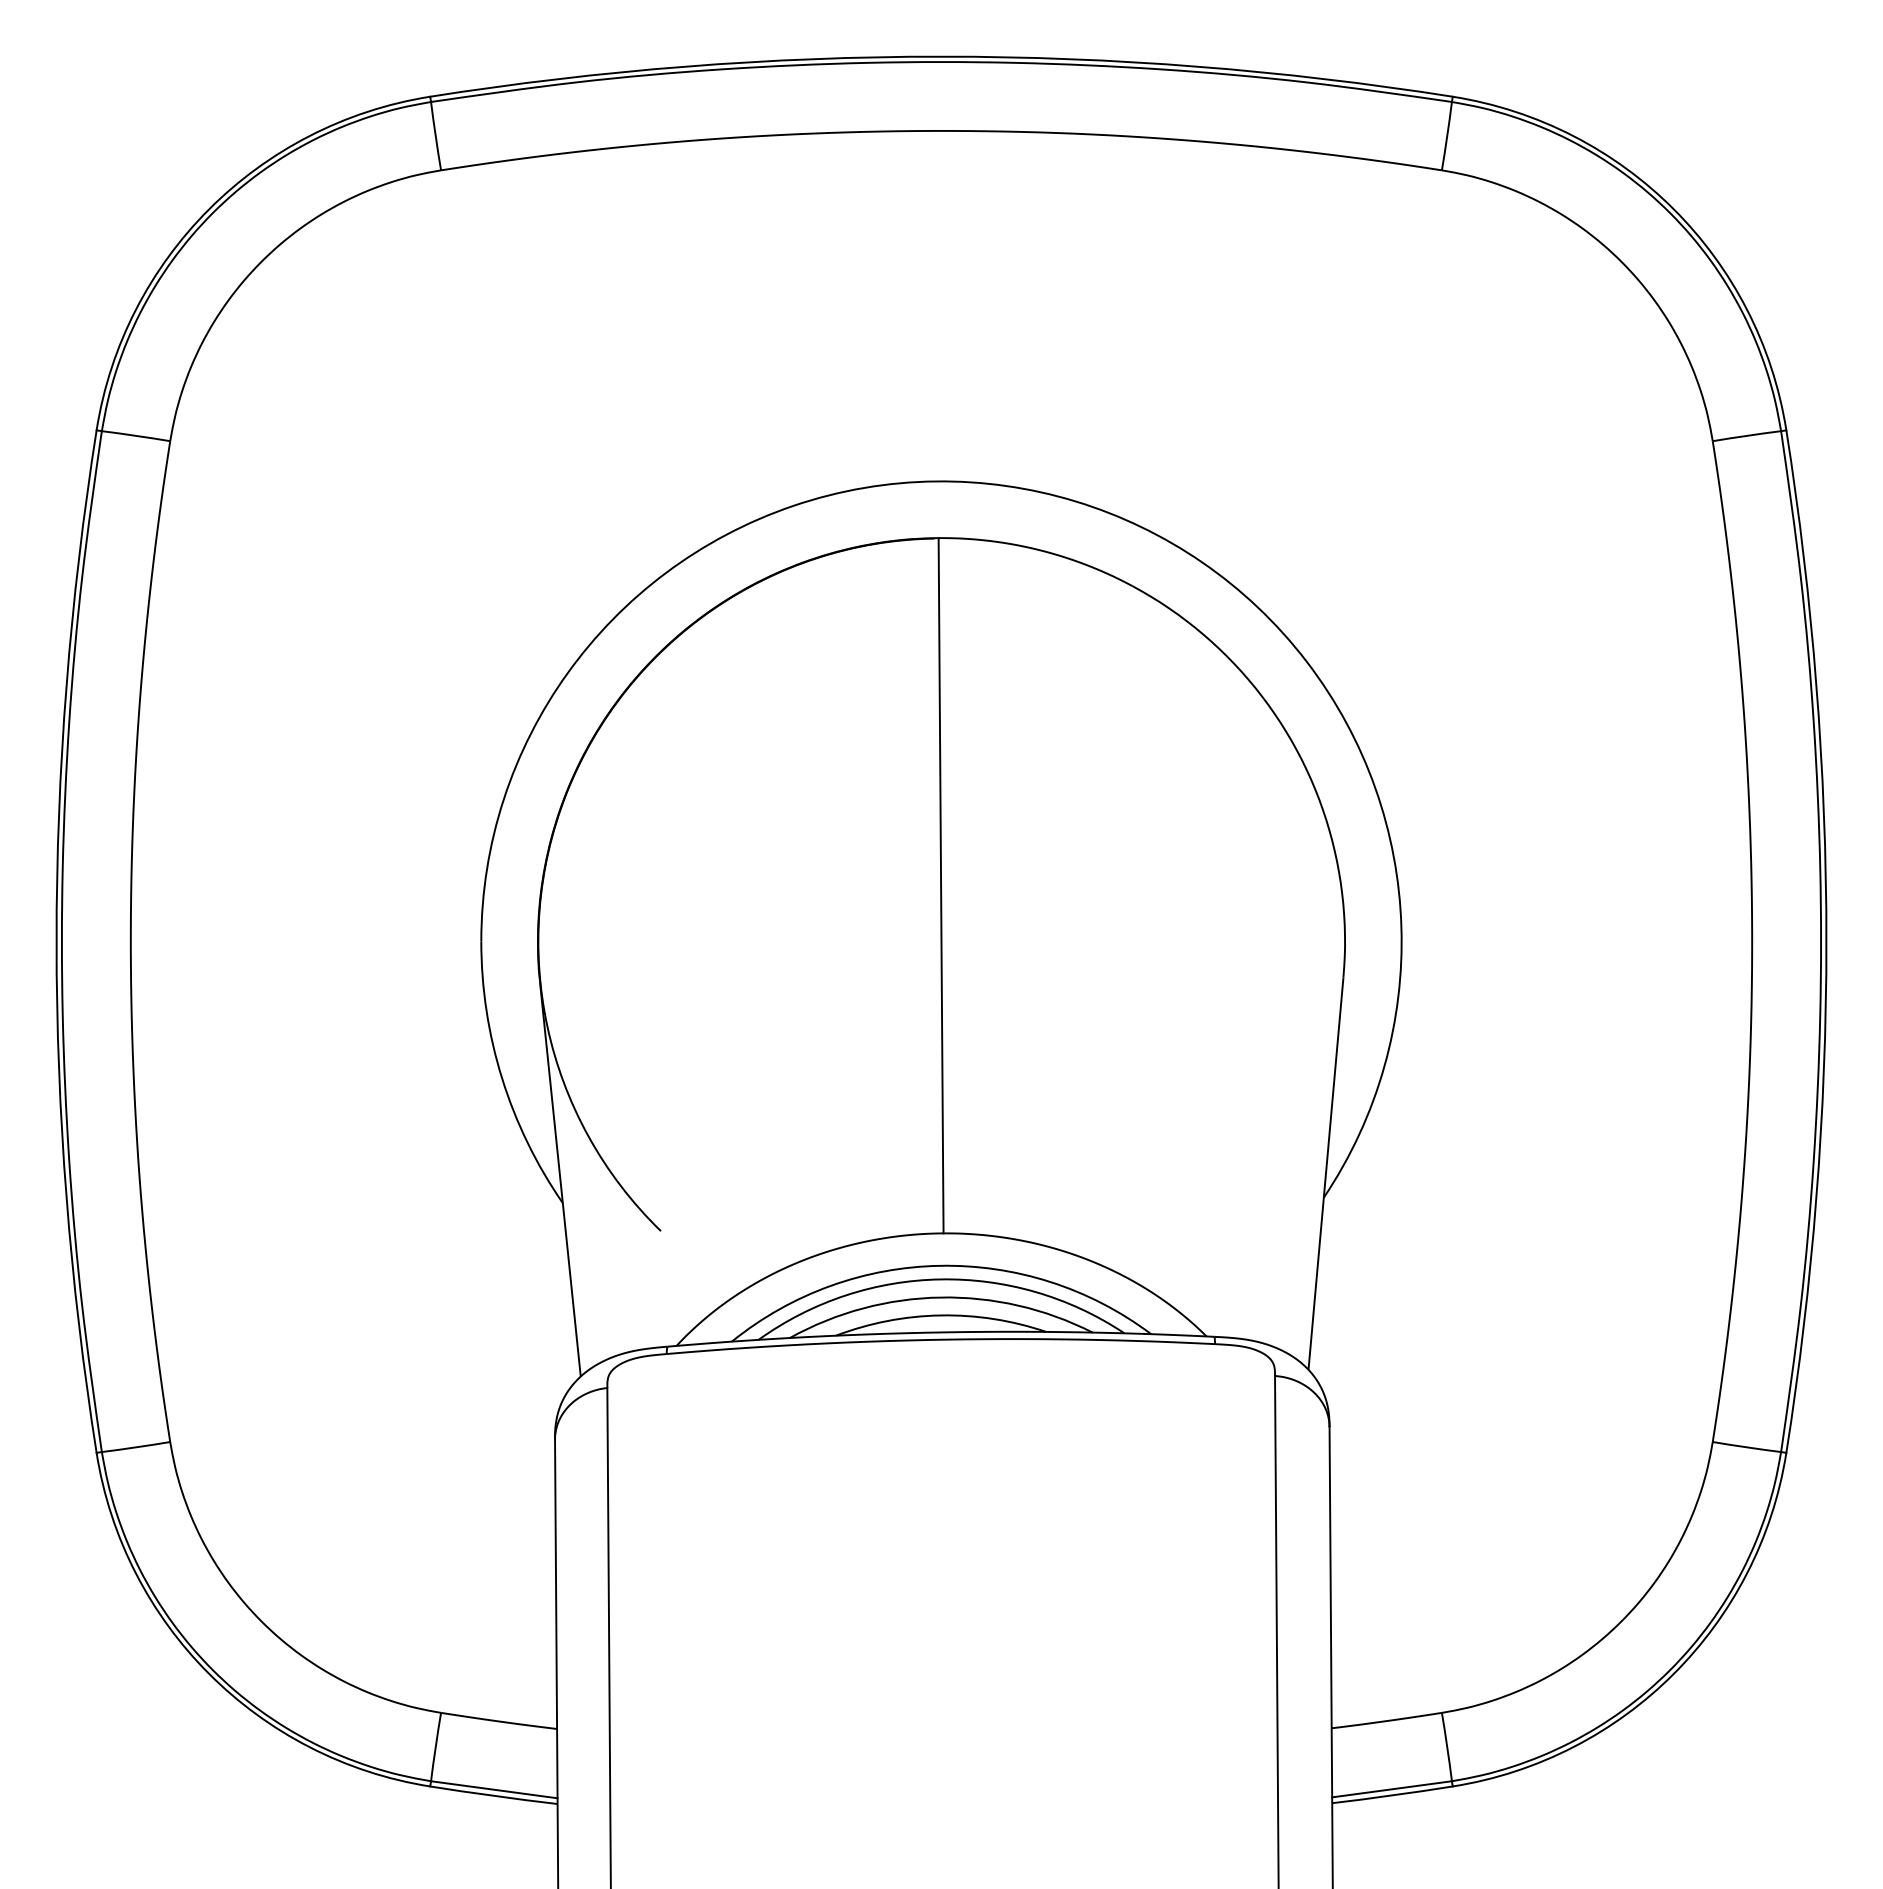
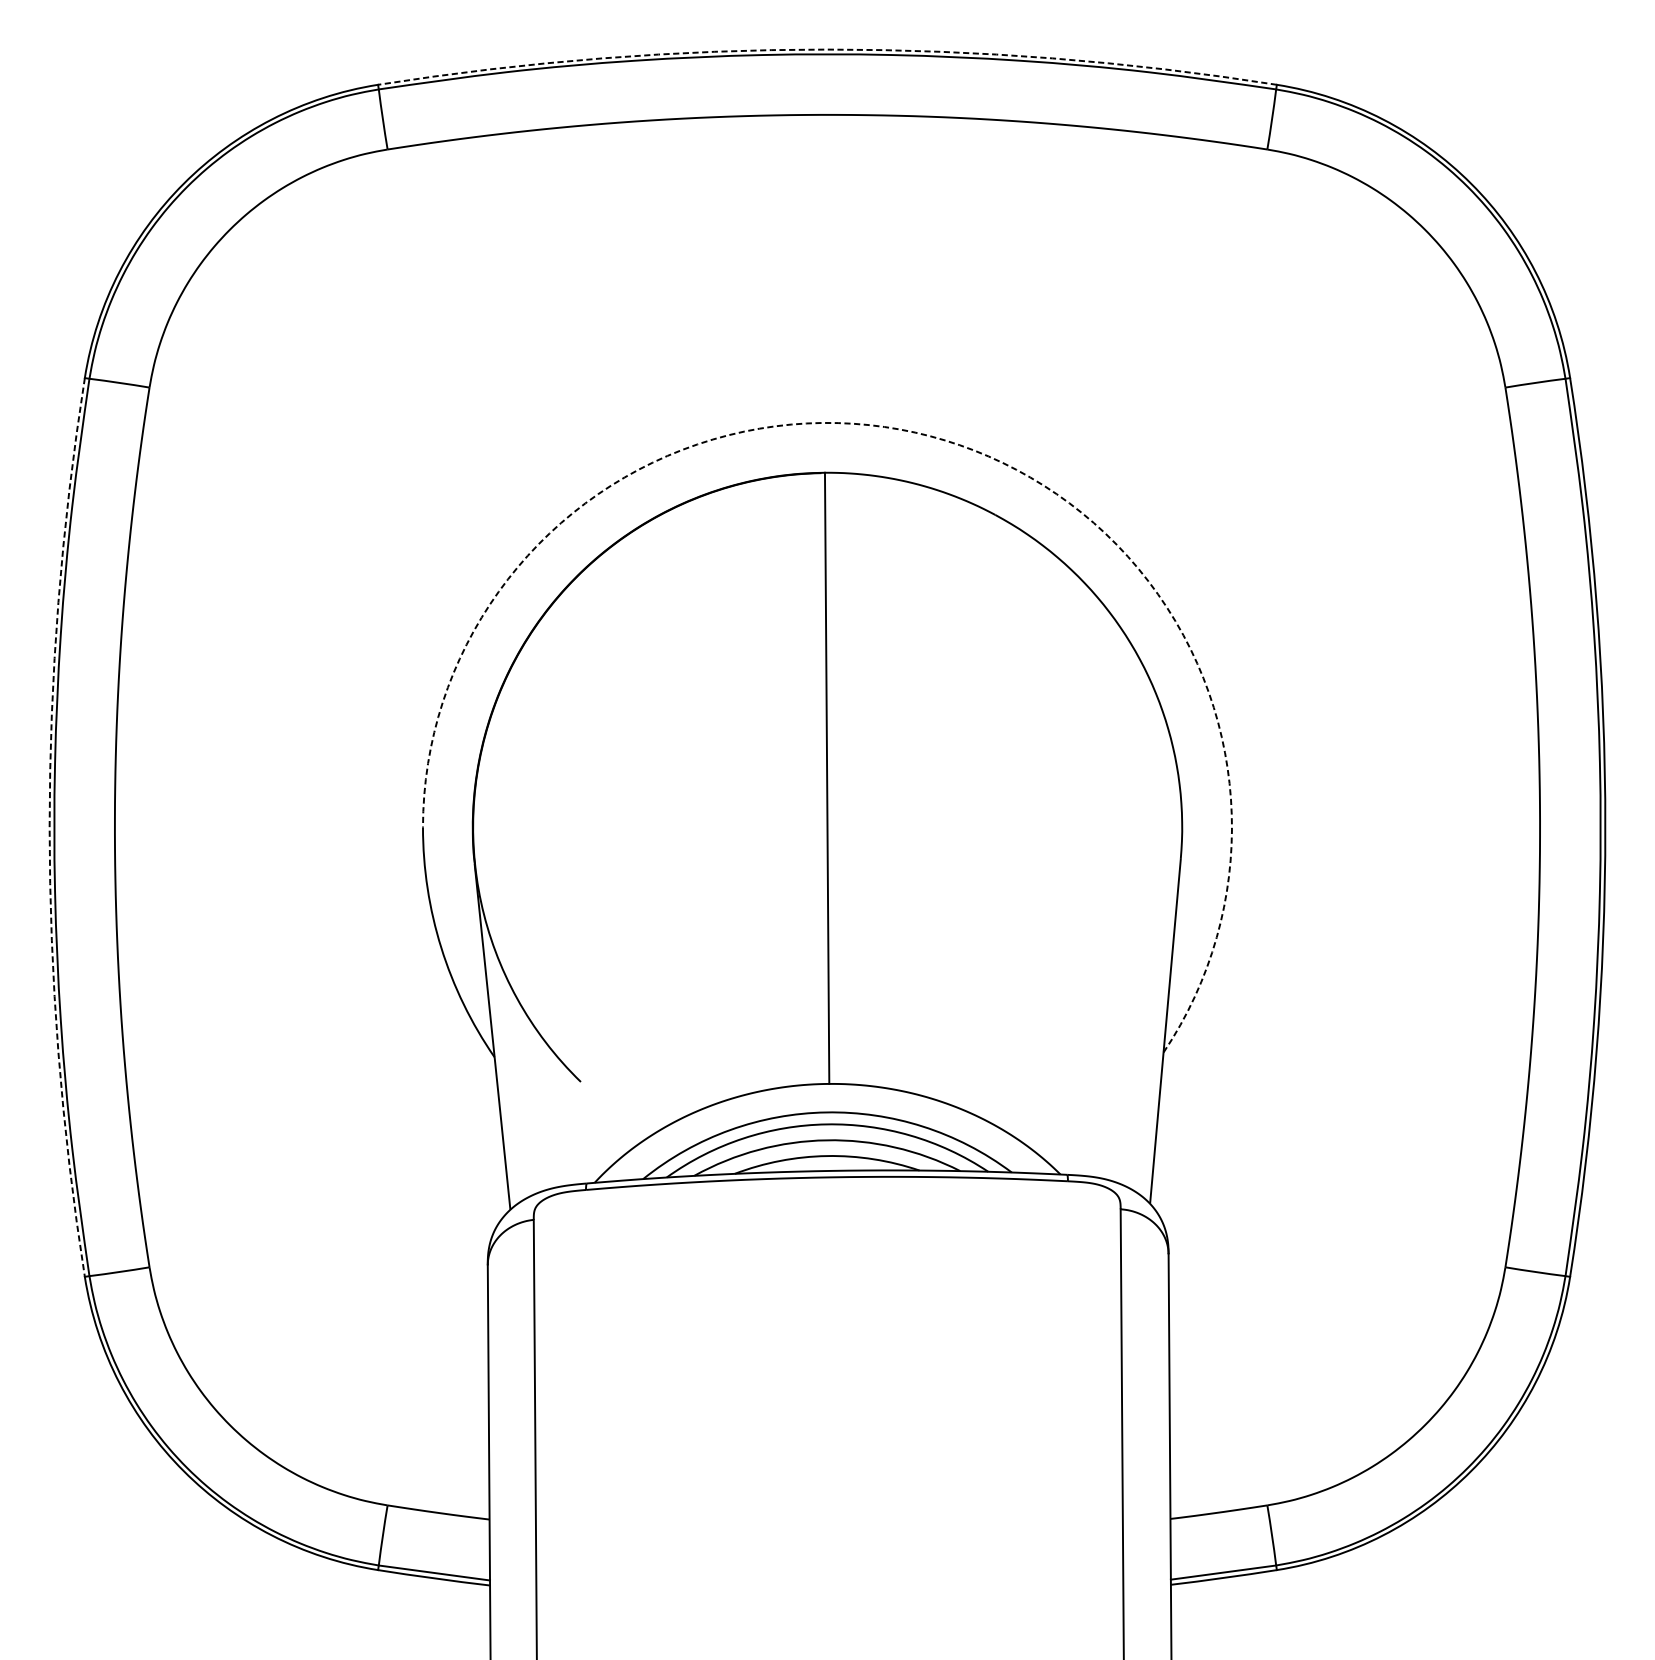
arc: (941, 56) -> (827, 49), solid -> dashed
arc: (1075, 501) -> (945, 440), solid -> dashed
arc: (56, 941) -> (49, 827), solid -> dashed

